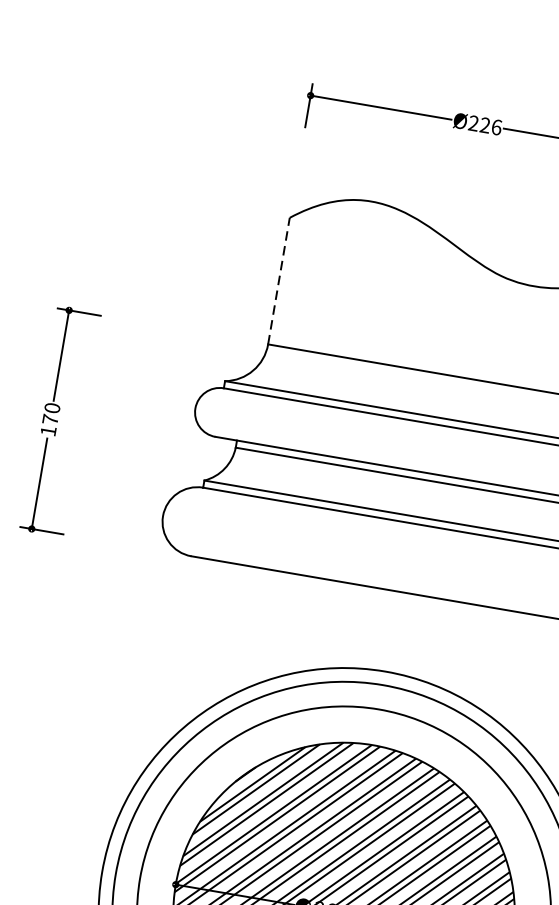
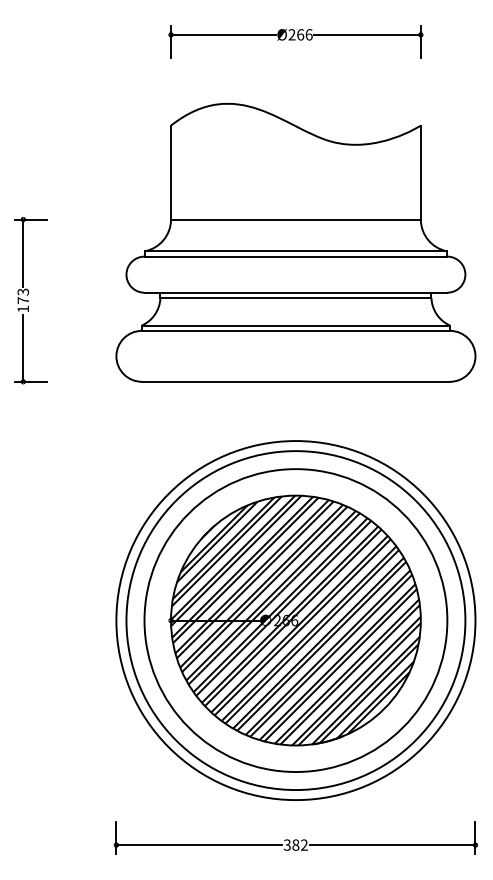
text: (485, 124) -> (300, 34), Ø226 -> Ø266
line: (279, 281) -> (171, 172), dashed -> solid
text: (51, 407) -> (22, 291), 170 -> 173

